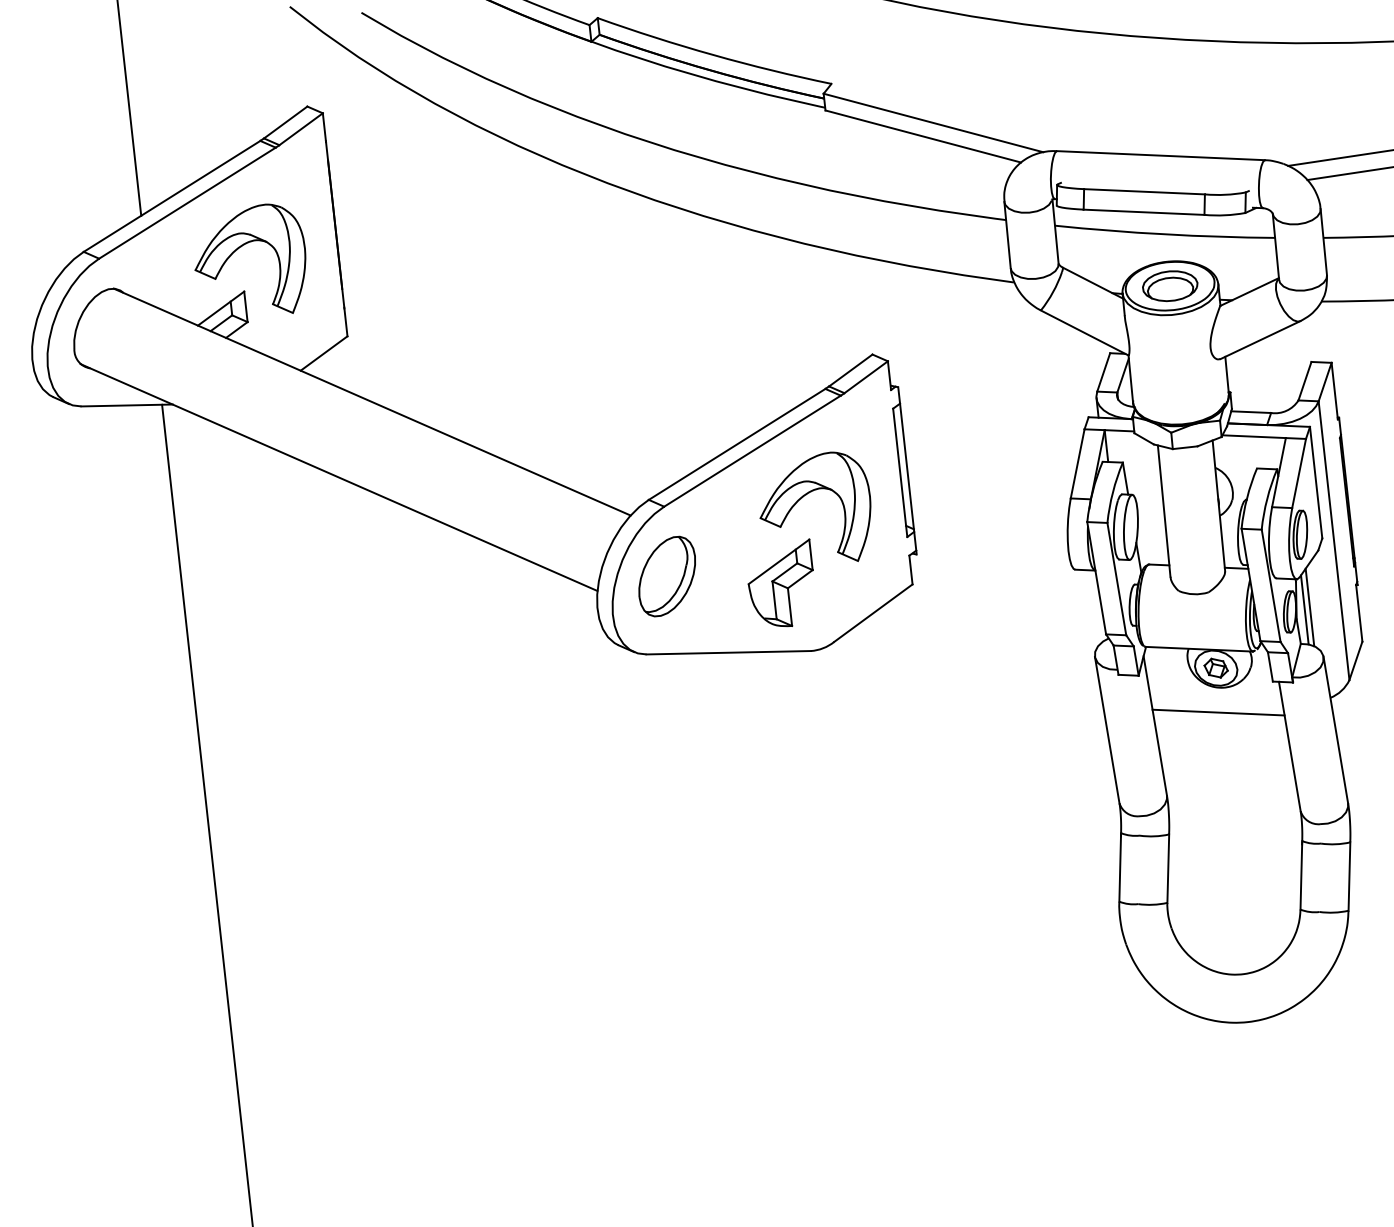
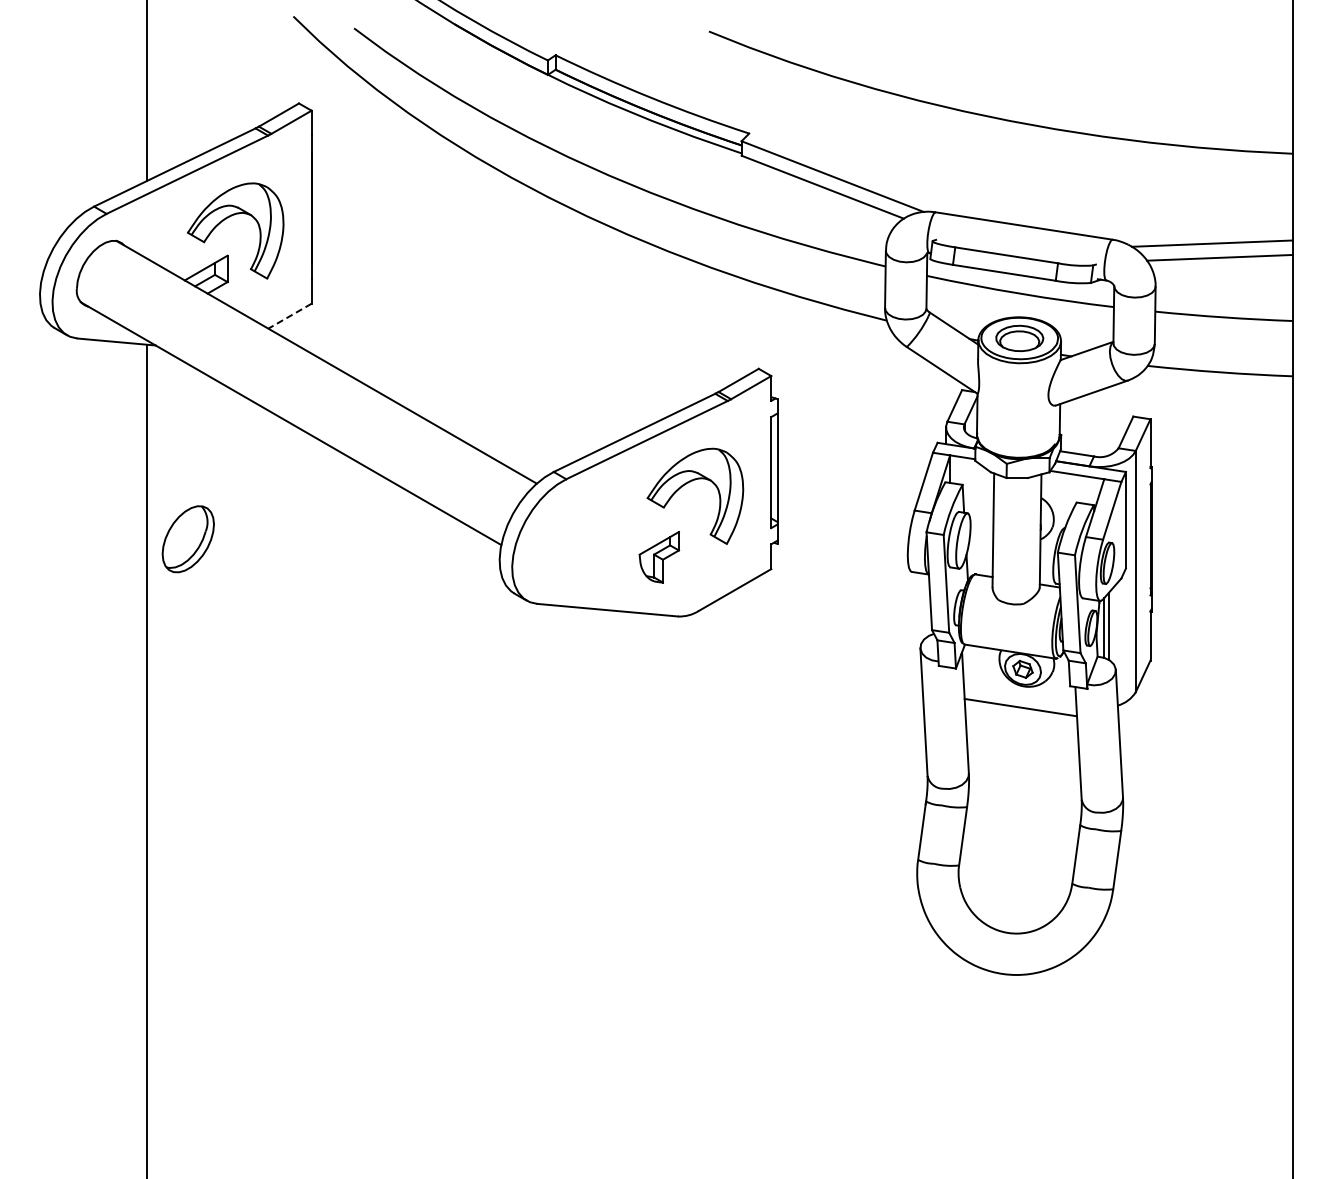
line: (324, 353) -> (290, 316), solid -> dashed
part: (666, 576) -> (187, 539), moved
part: (781, 585) -> (659, 557), size x0.7

